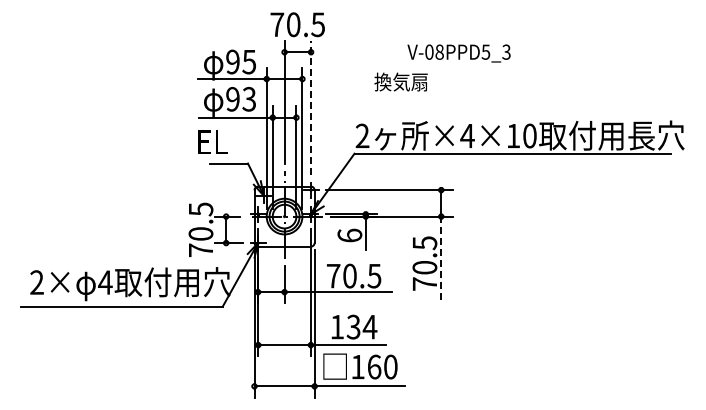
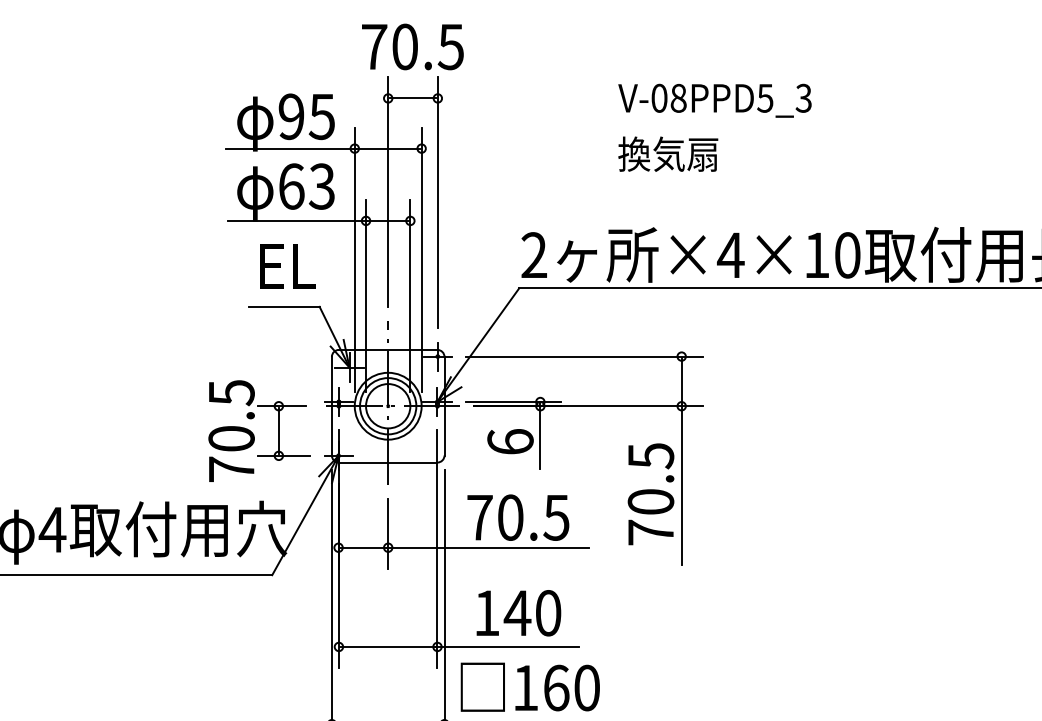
text: (400, 81) -> (667, 153), moved
text: (232, 98) -> (290, 185), 93 -> 63
line: (311, 107) -> (438, 201), dashed -> solid
text: (212, 141) -> (286, 265), moved
line: (441, 258) -> (682, 484), dashed -> solid
text: (361, 326) -> (532, 612), 134 -> 140

